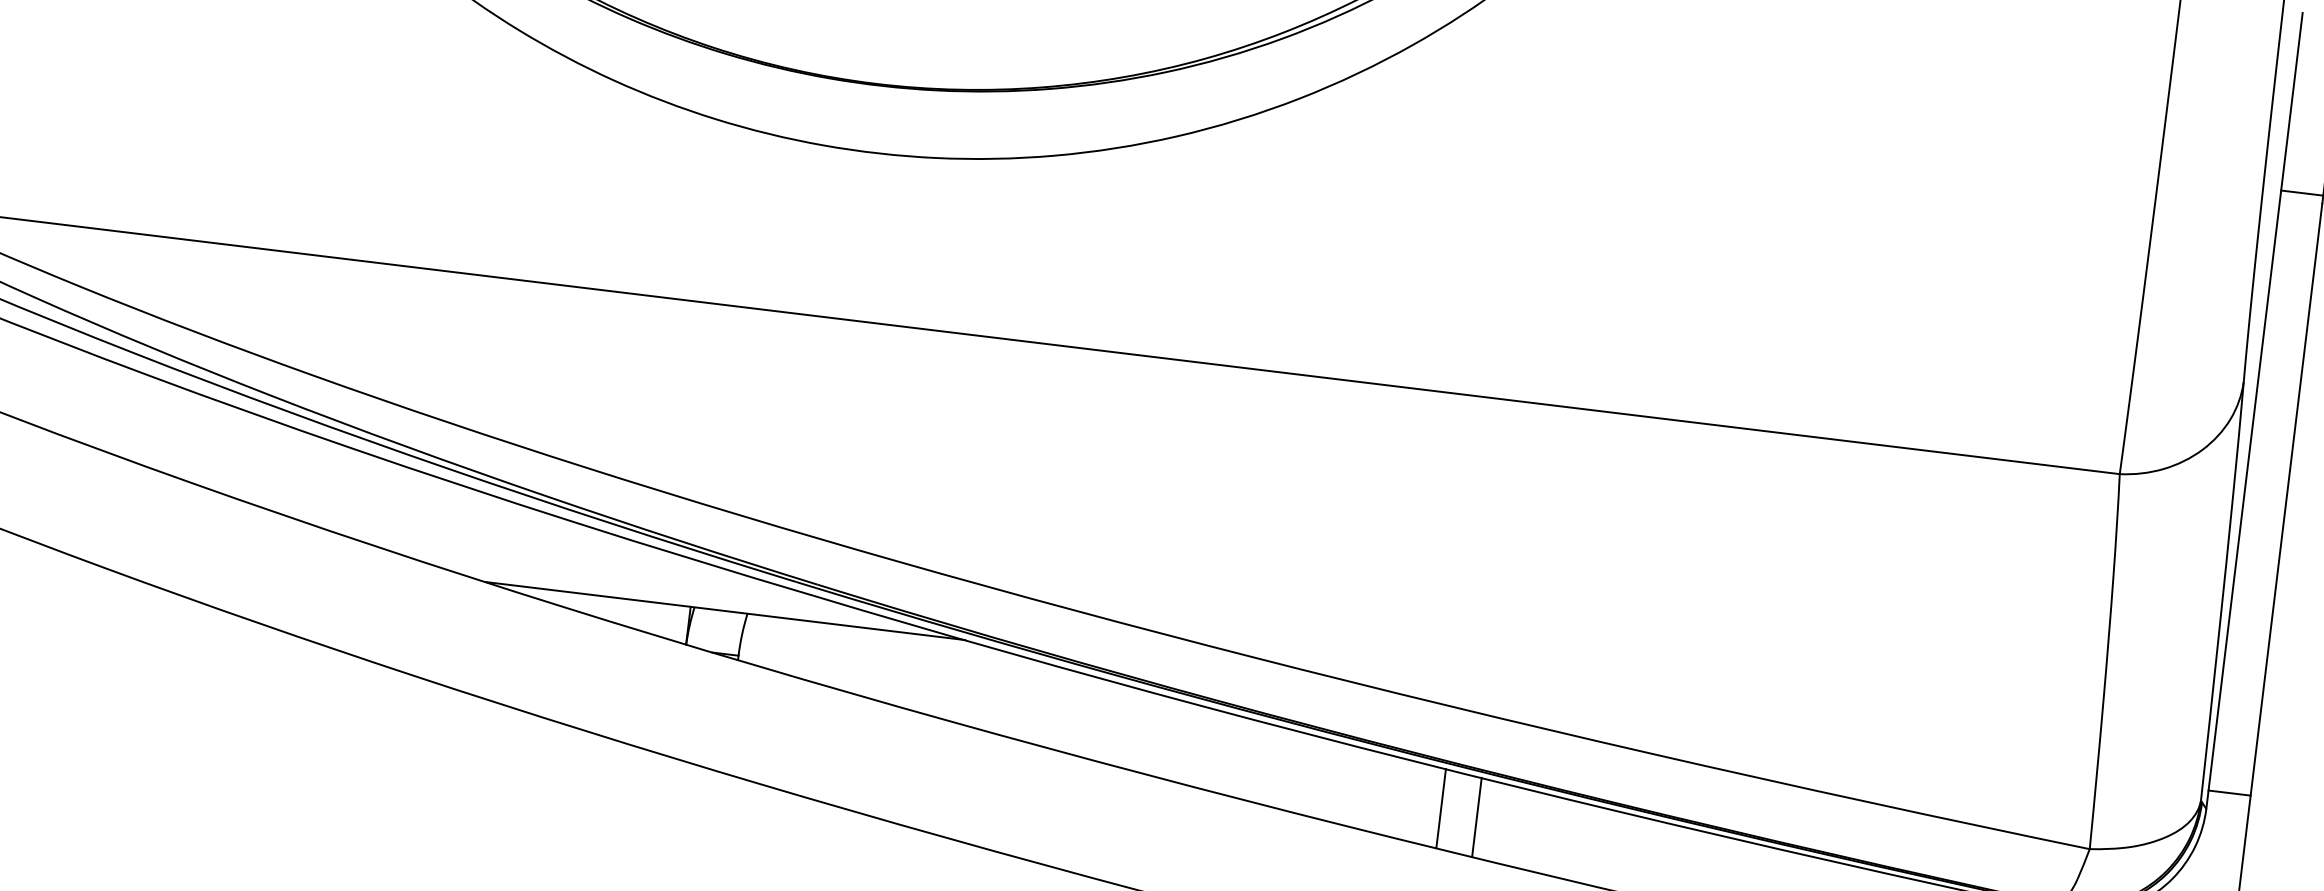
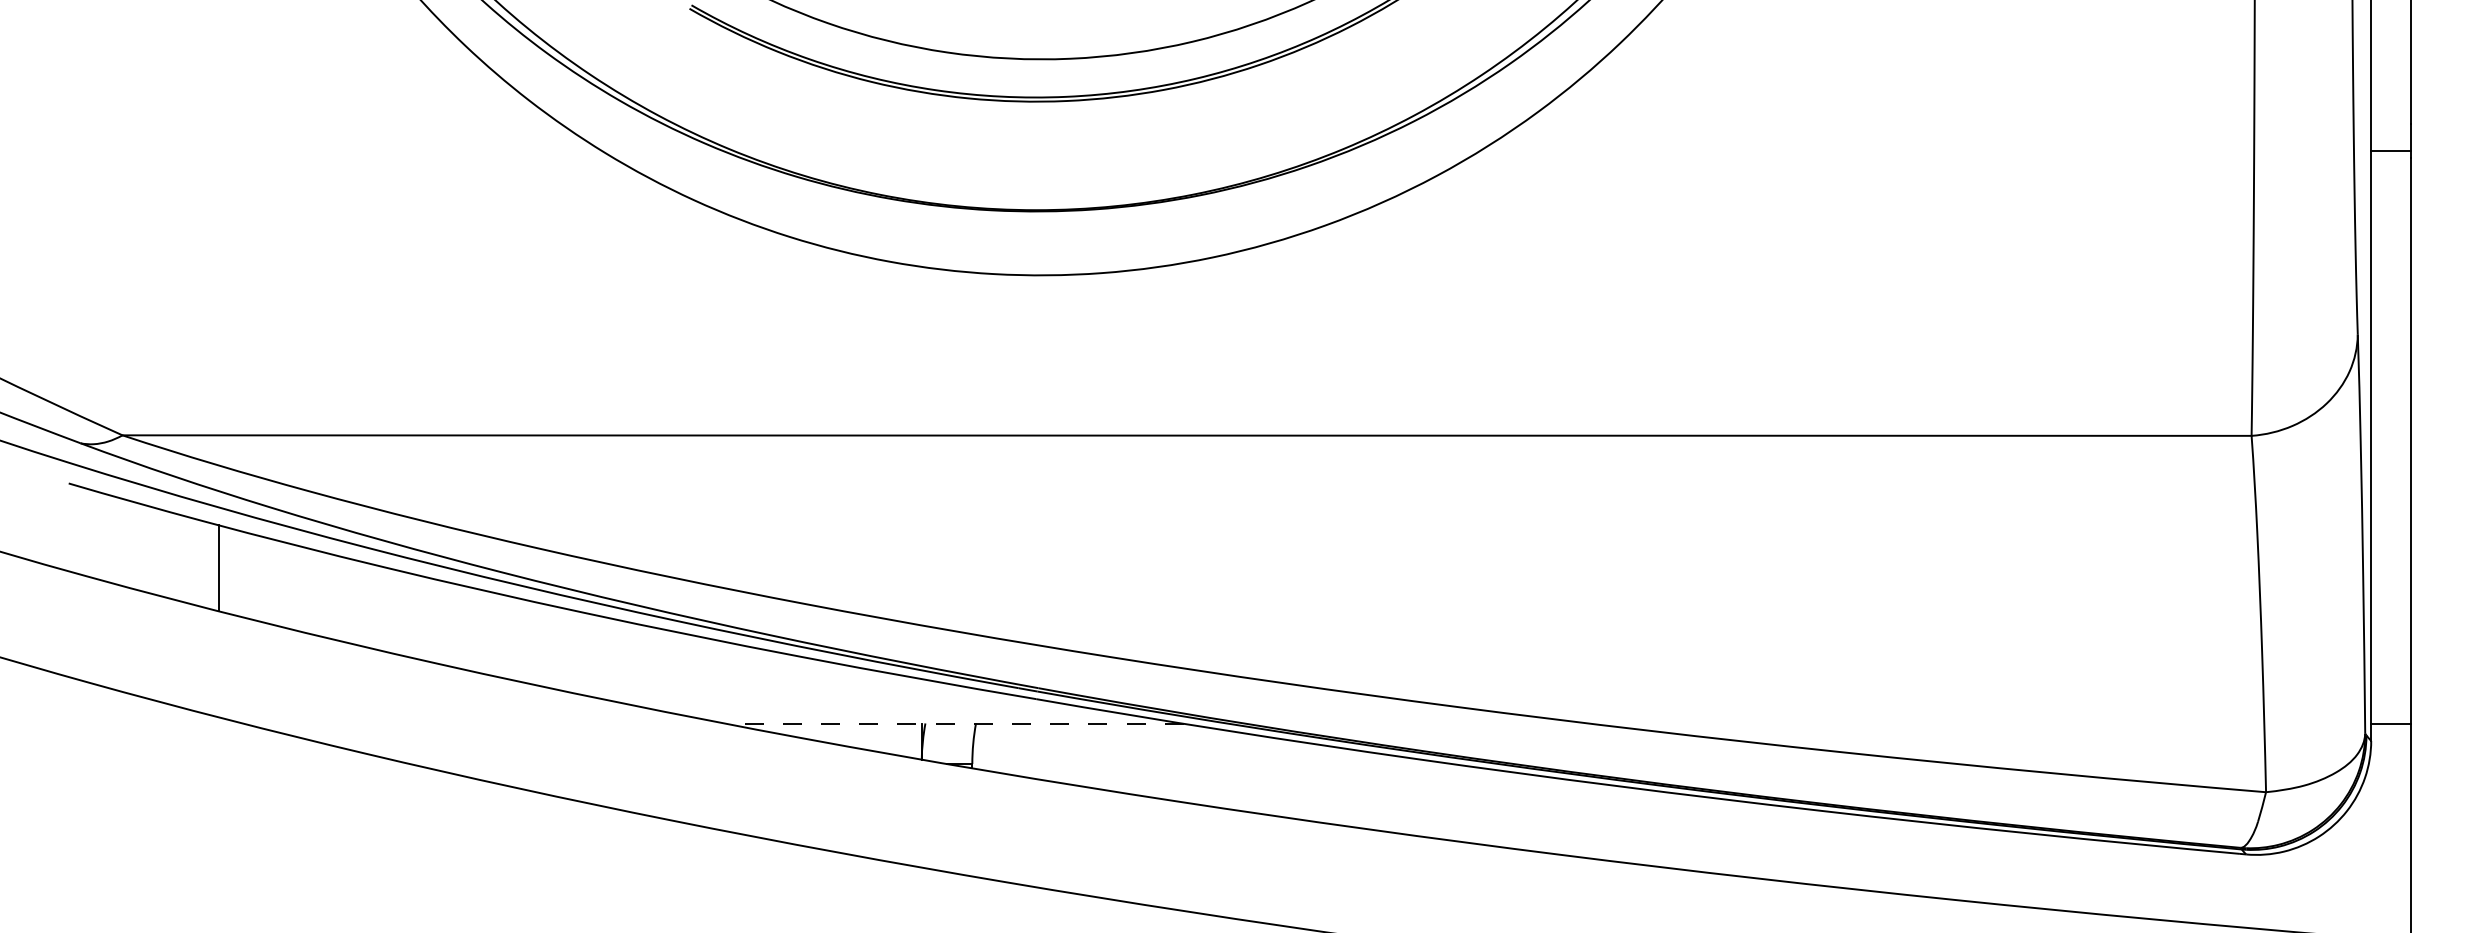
line: (725, 610) -> (954, 723), solid -> dashed
line: (1441, 808) -> (1651, 827), removed
line: (1476, 816) -> (1685, 831), removed

